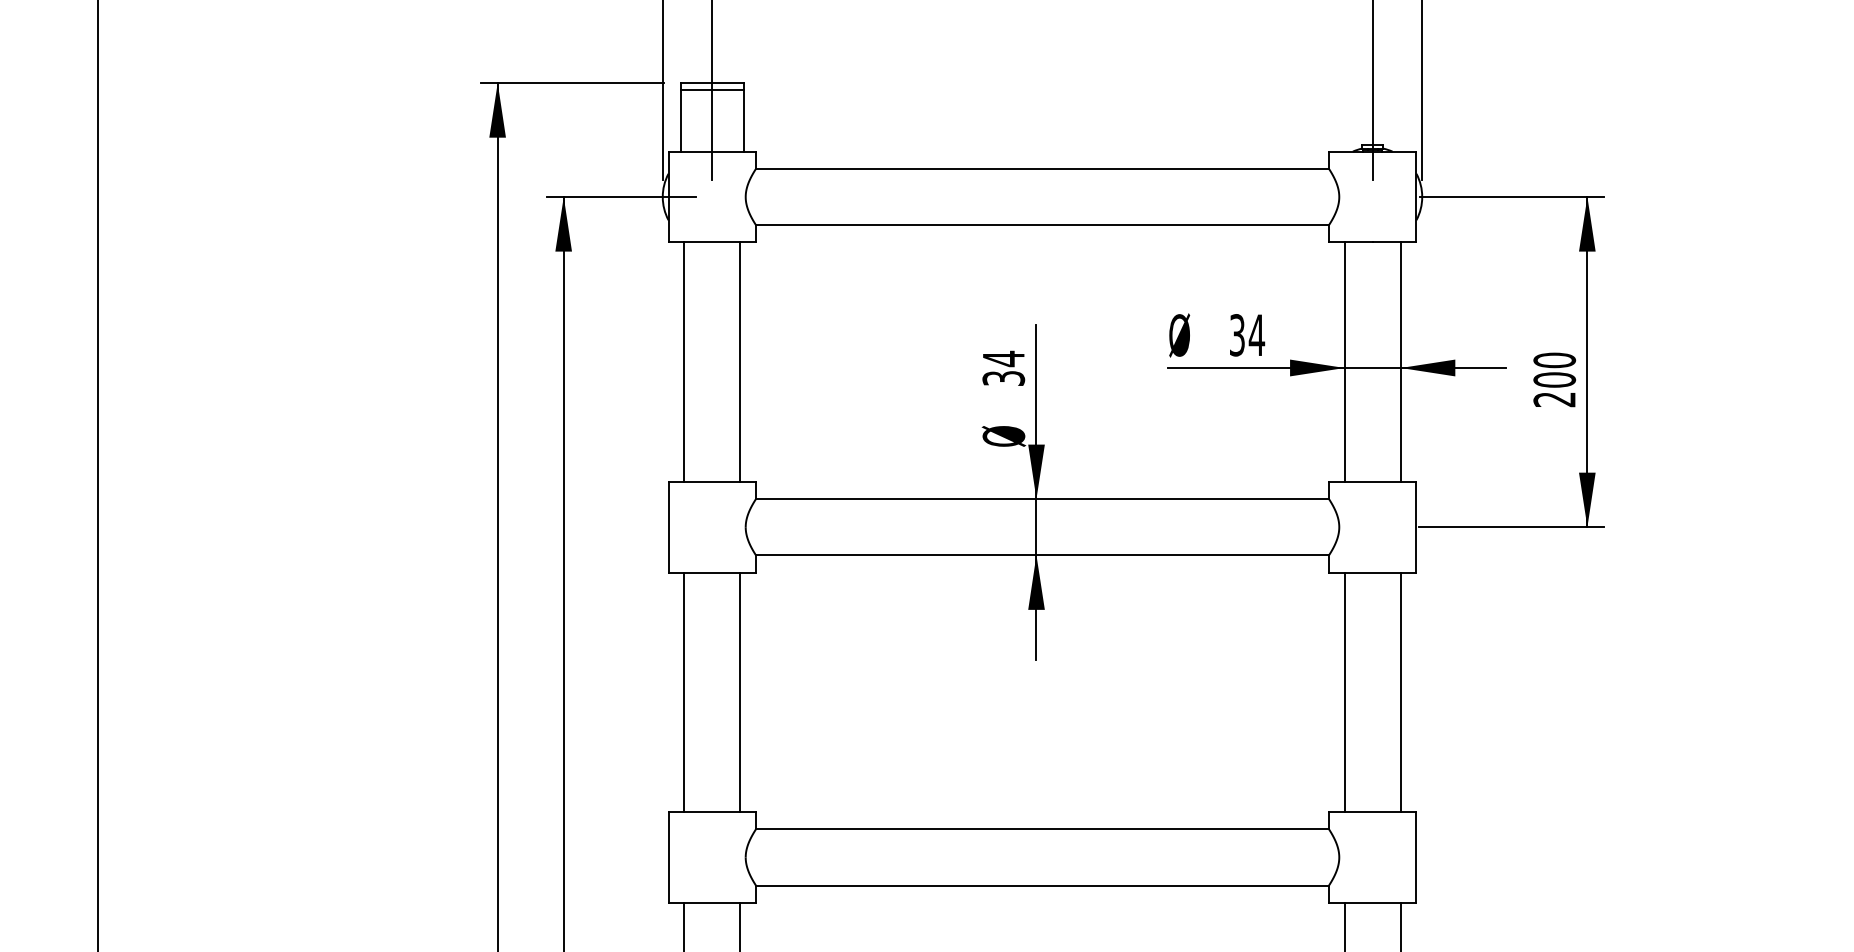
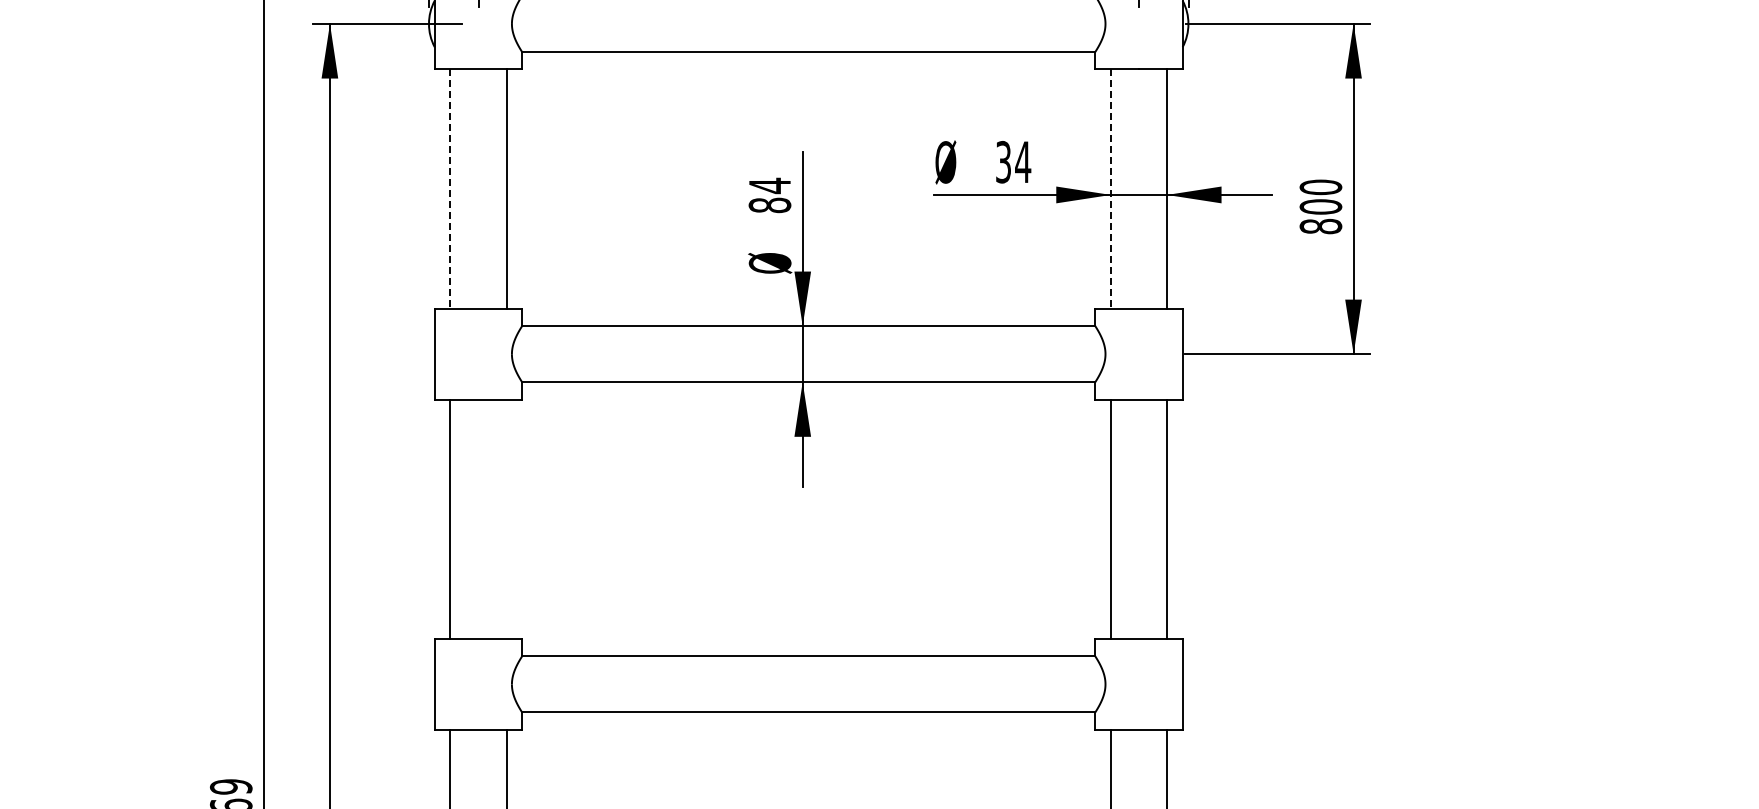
line: (684, 362) -> (450, 189), solid -> dashed
line: (1344, 362) -> (1110, 189), solid -> dashed
text: (1003, 378) -> (769, 205), 34 -> 84
text: (1554, 399) -> (1320, 226), 200 -> 800
line: (740, 692) -> (506, 519), removed

